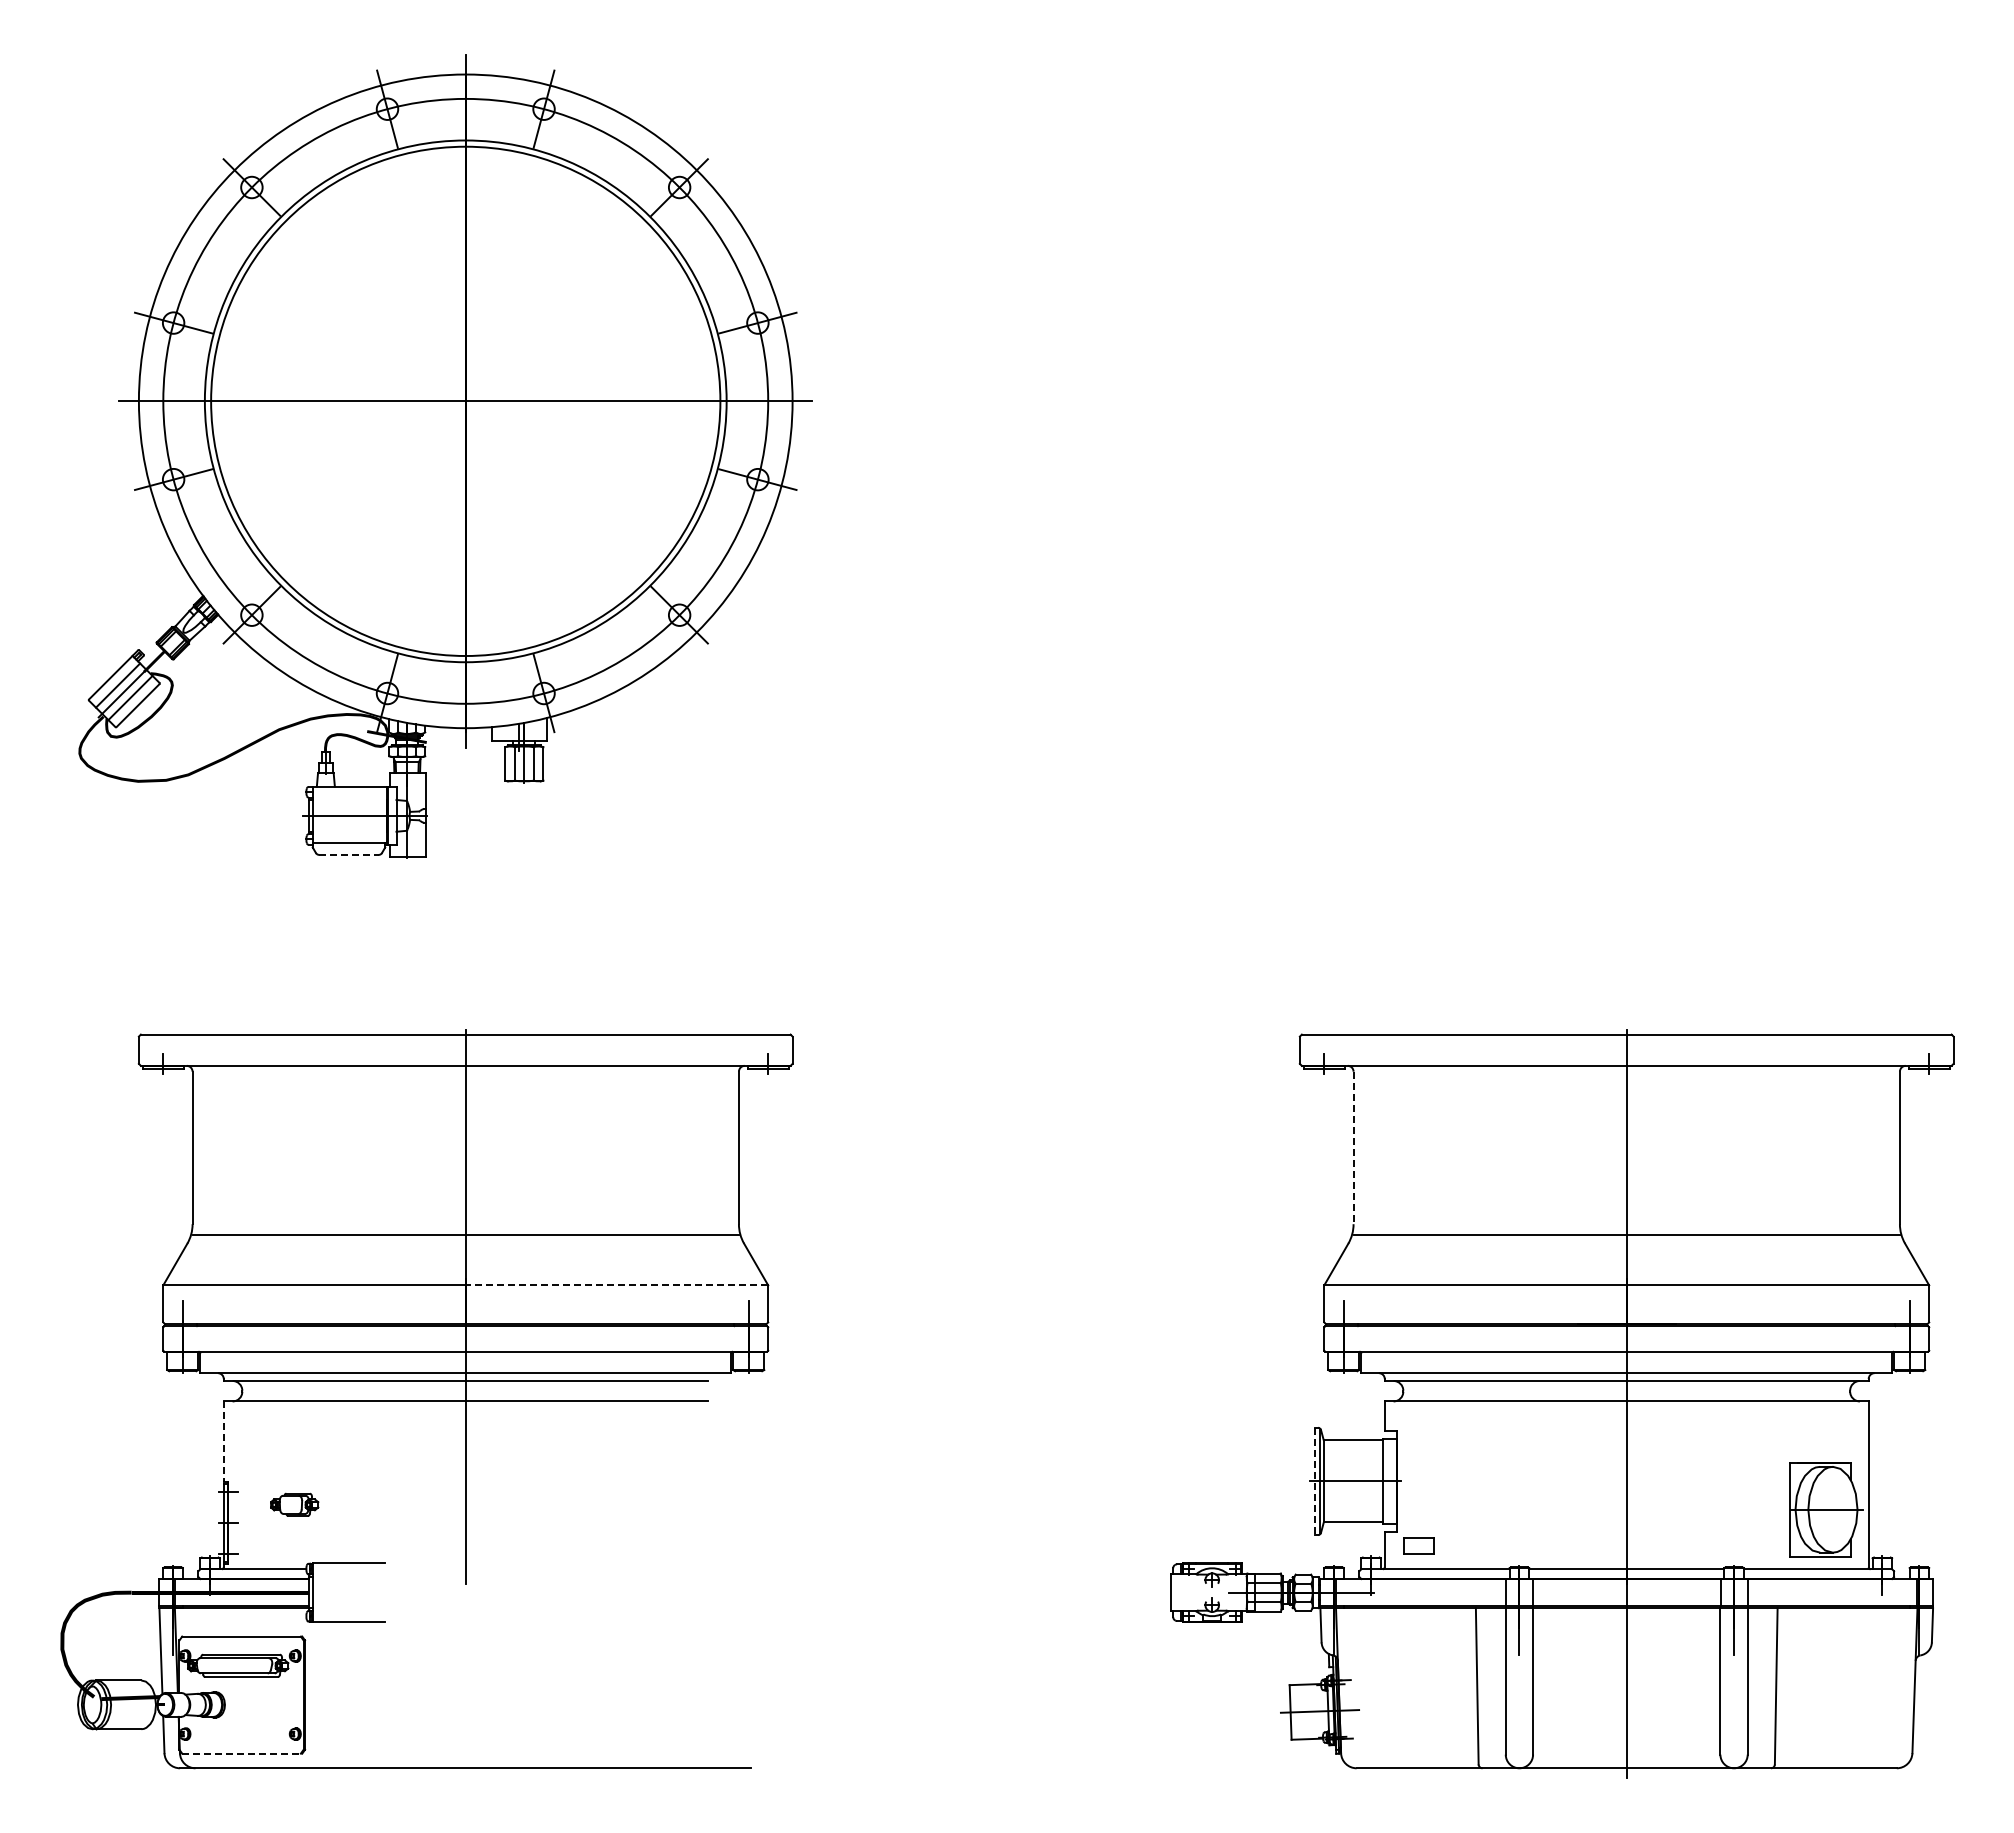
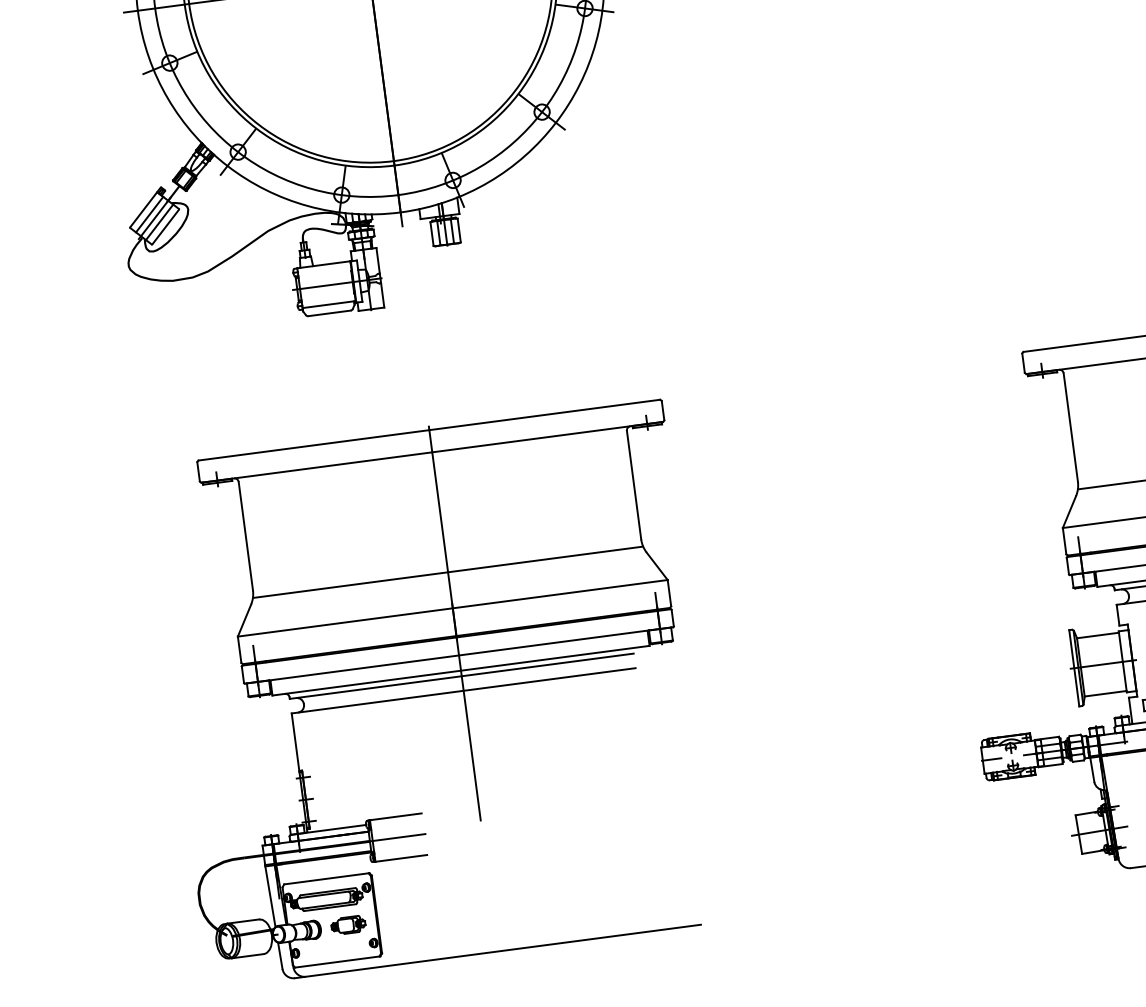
line: (348, 854) -> (329, 313), dashed -> solid
line: (1353, 1148) -> (1070, 428), dashed -> solid
line: (616, 1285) -> (559, 594), dashed -> solid
line: (223, 1442) -> (295, 742), dashed -> solid
line: (1314, 1481) -> (1074, 668), dashed -> solid
part: (294, 1504) -> (348, 925), moved
line: (345, 1592) -> (396, 837), added
line: (1183, 1592) -> (991, 759), added
line: (242, 1753) -> (337, 961), dashed -> solid

